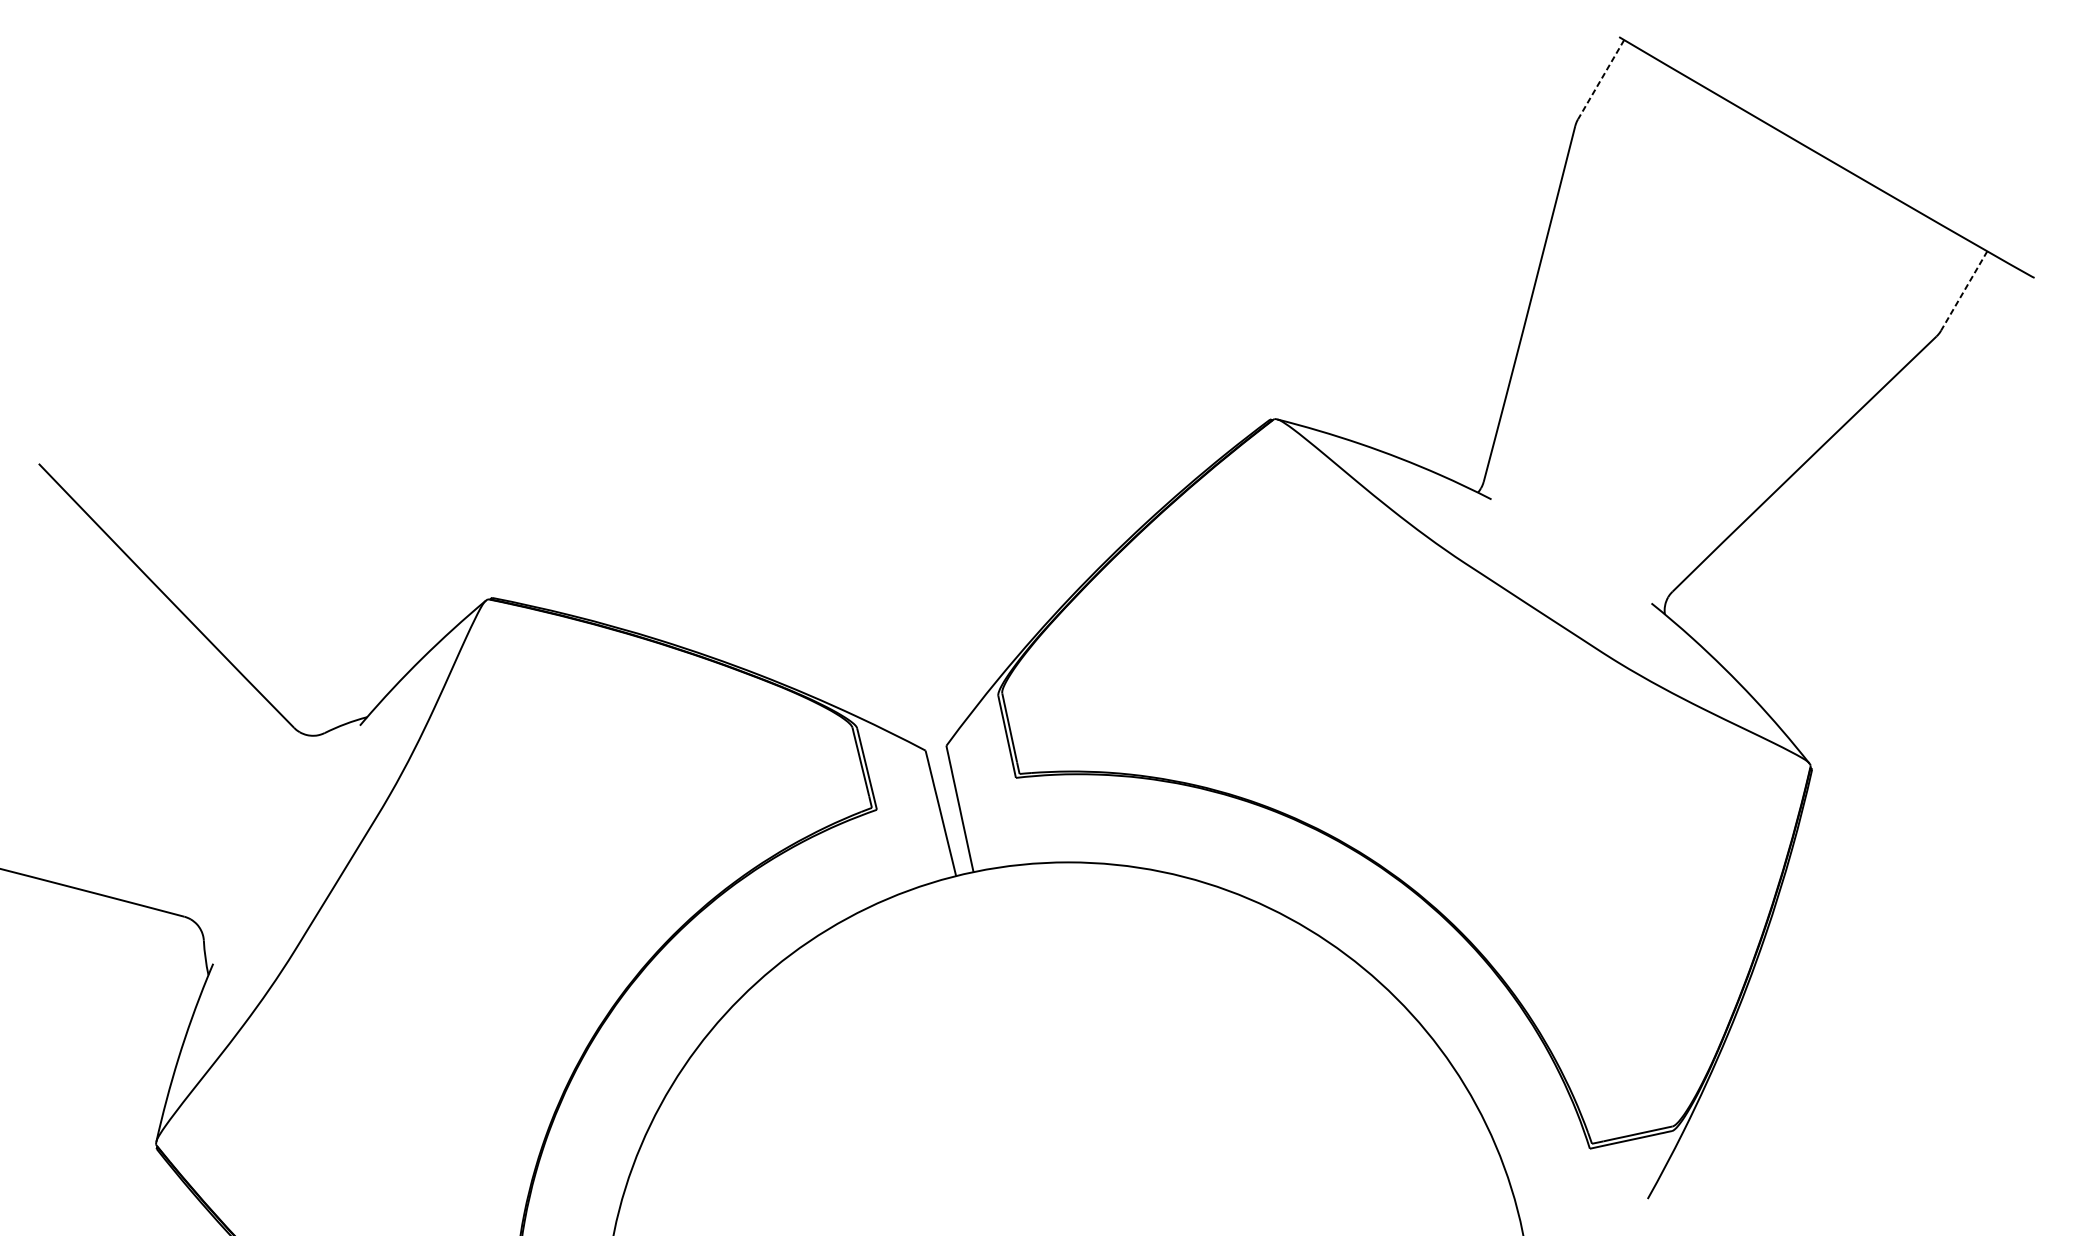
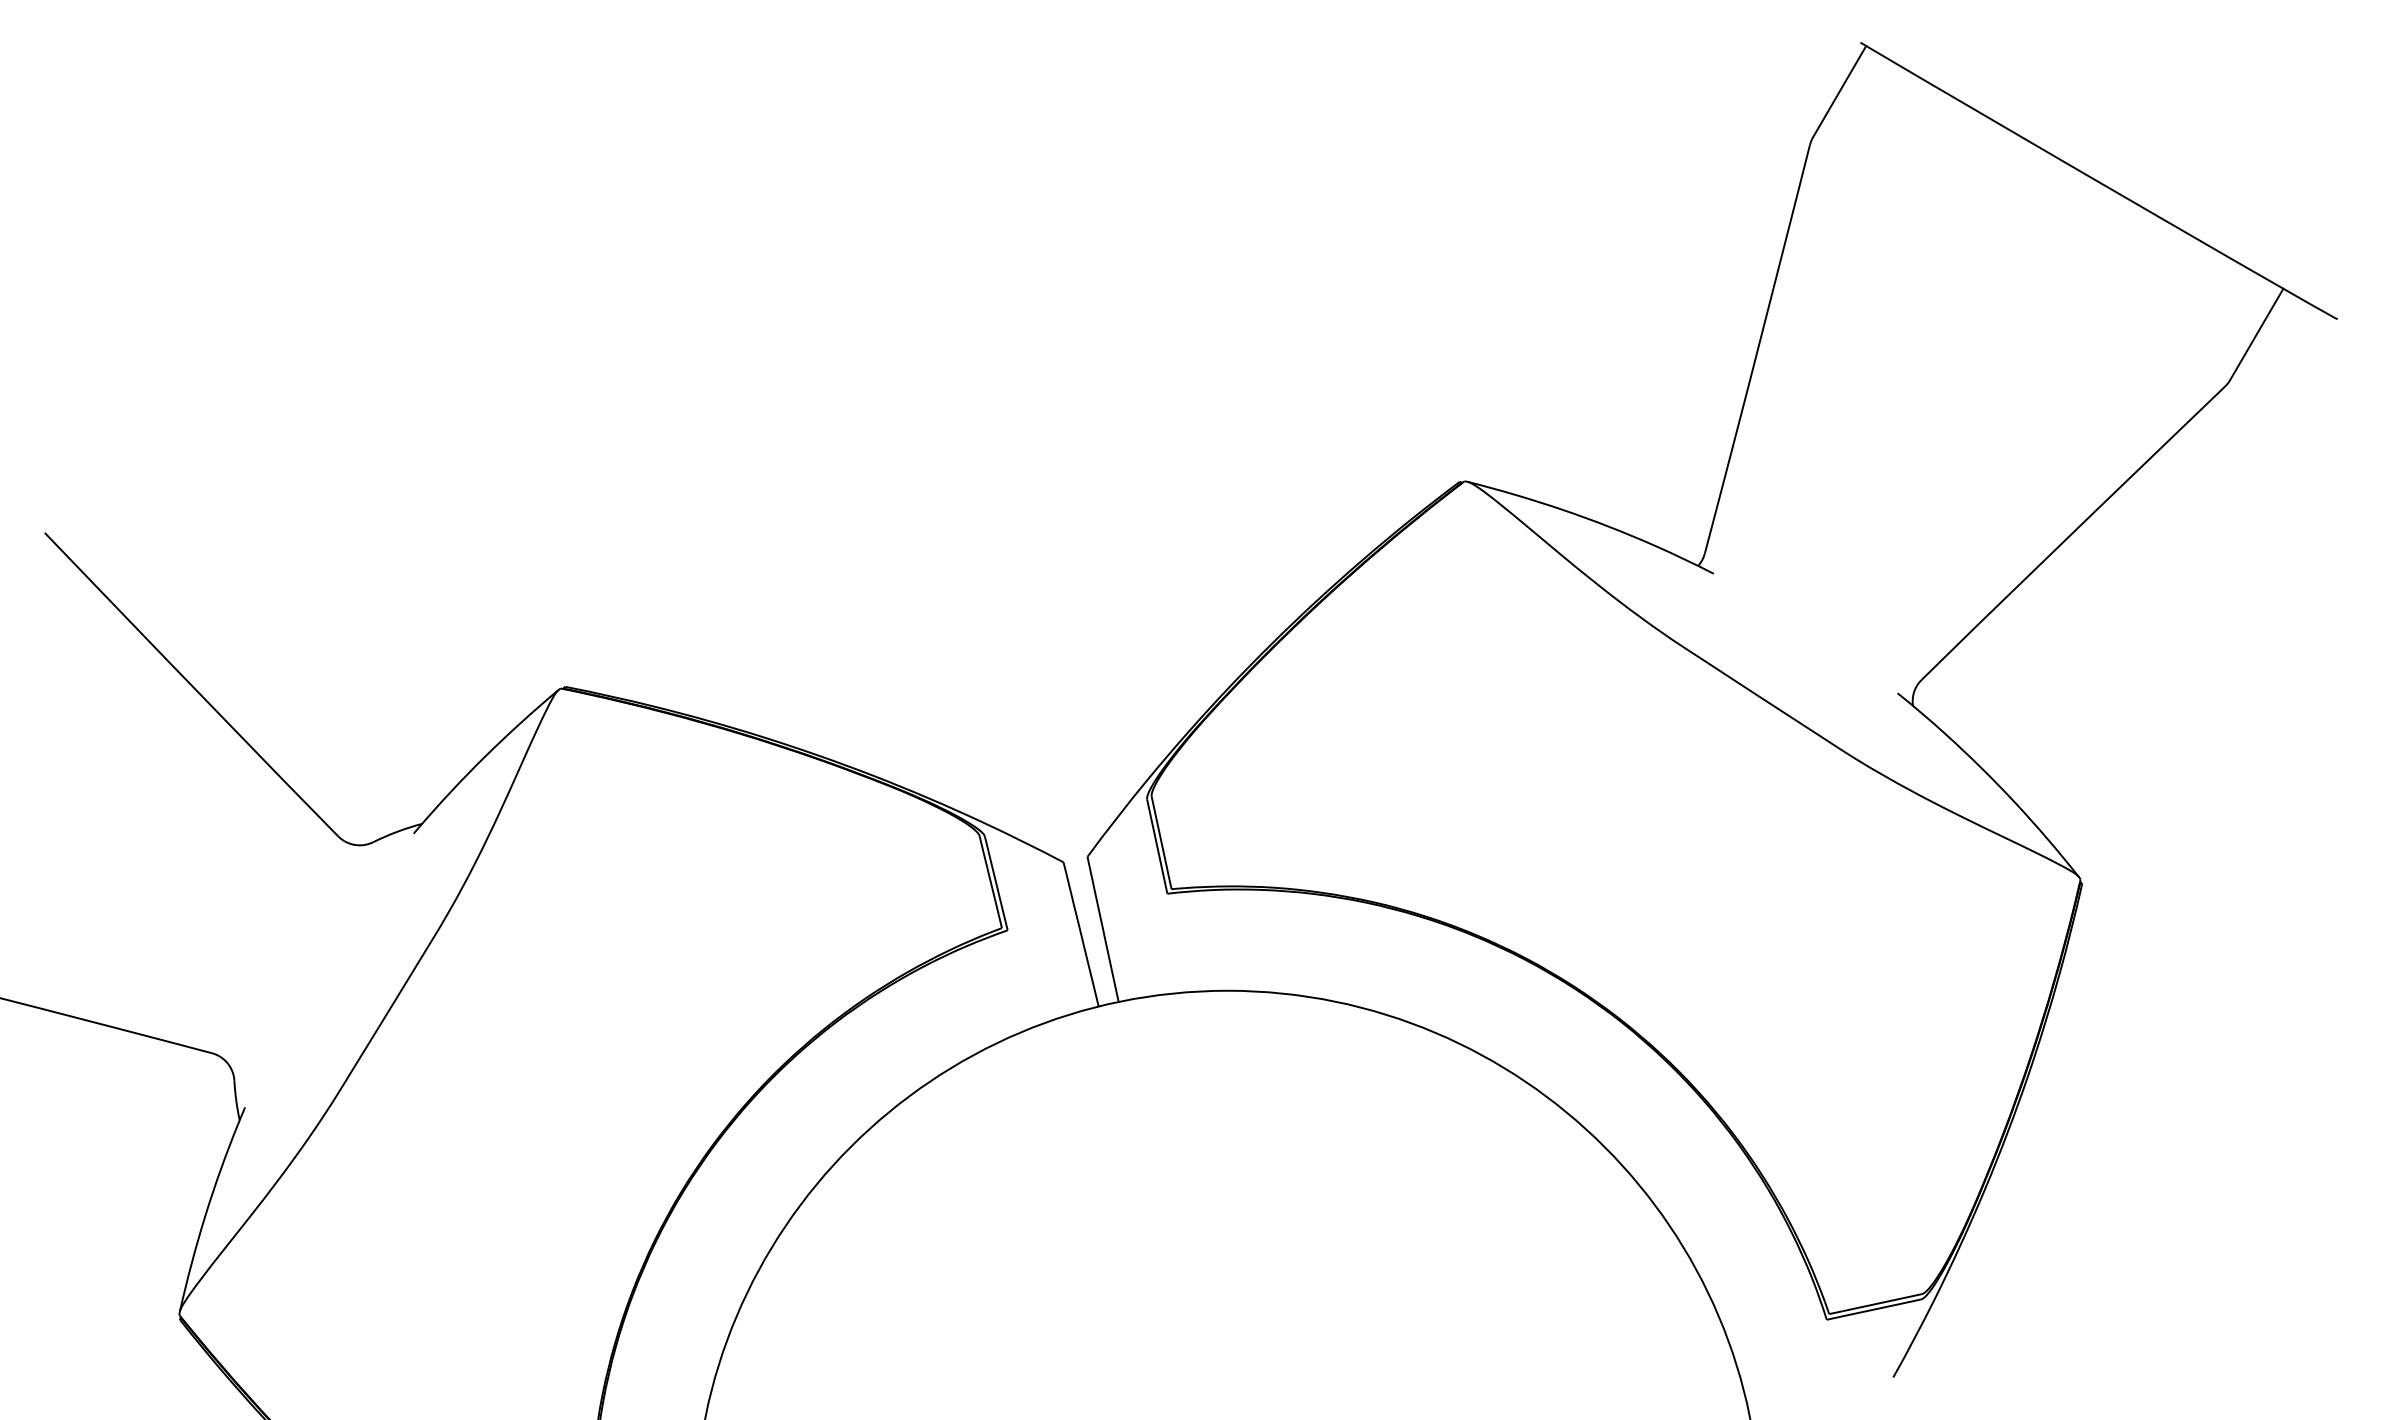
line: (1600, 79) -> (1839, 91), dashed -> solid
line: (1963, 291) -> (2256, 334), dashed -> solid

